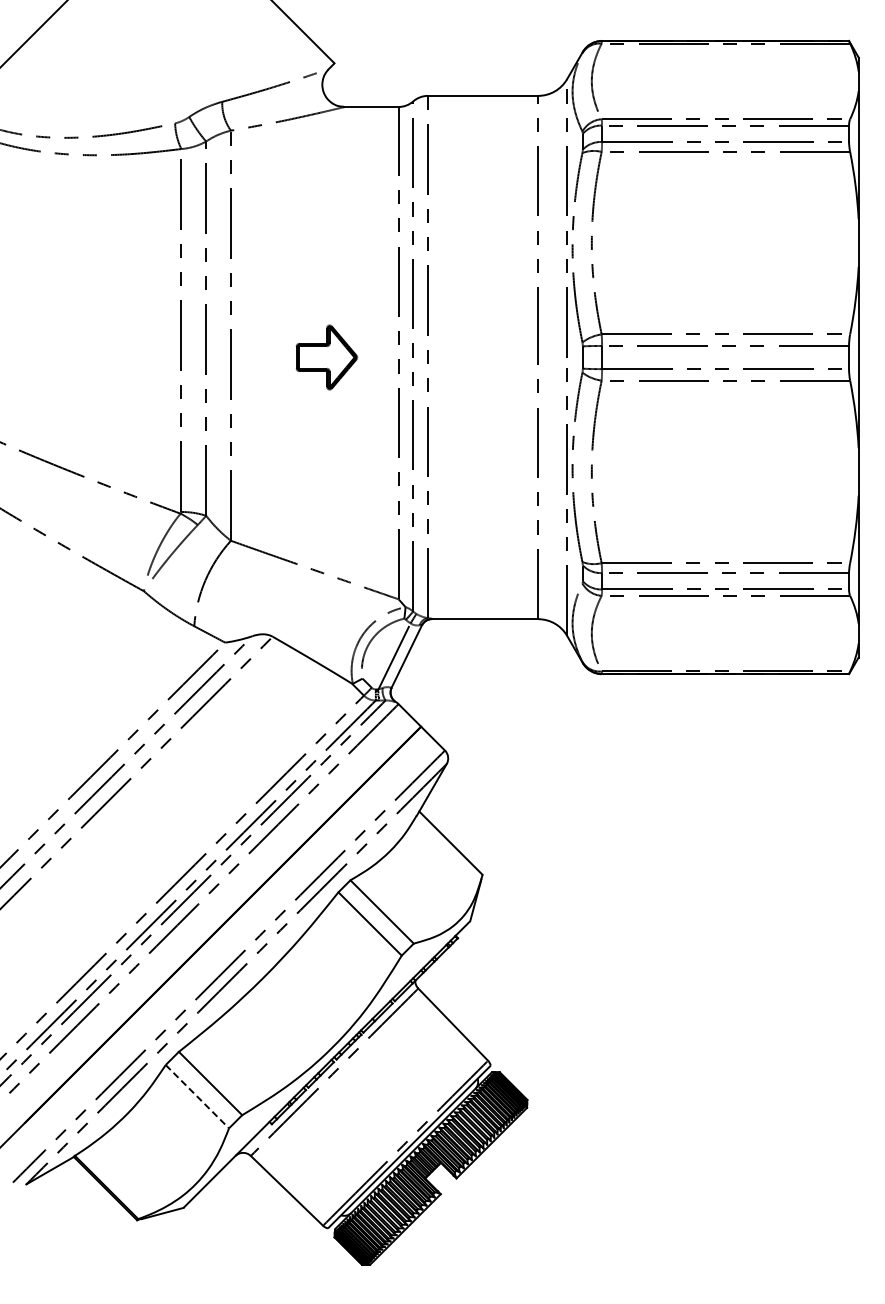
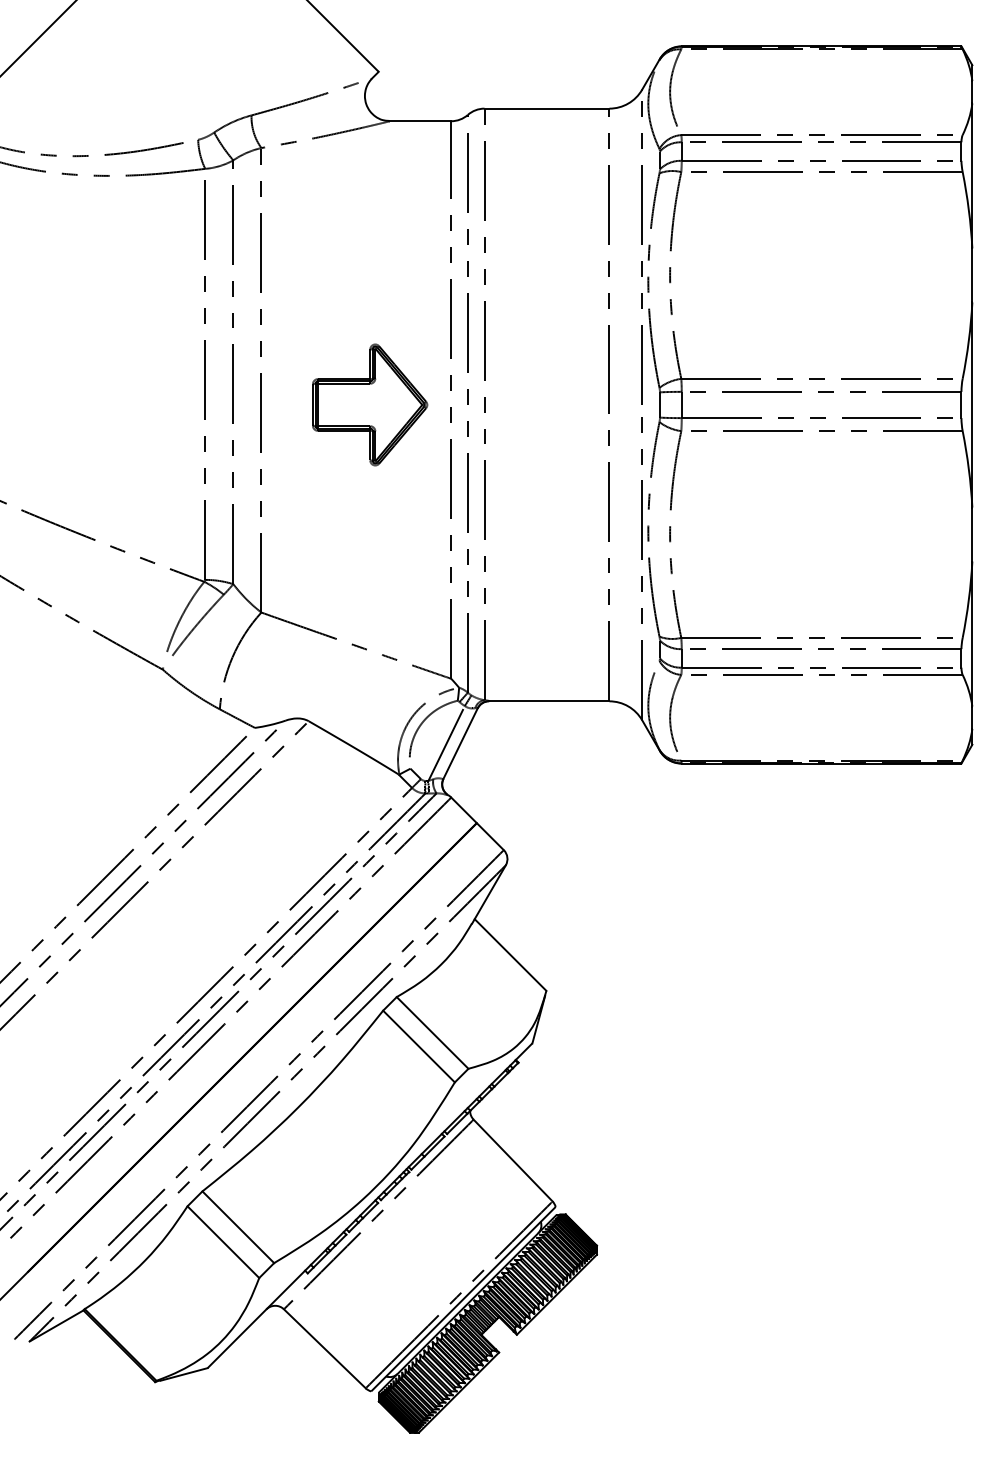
part: (326, 357) -> (369, 404), size x1.67
line: (197, 1096) -> (223, 1241), dashed -> solid

